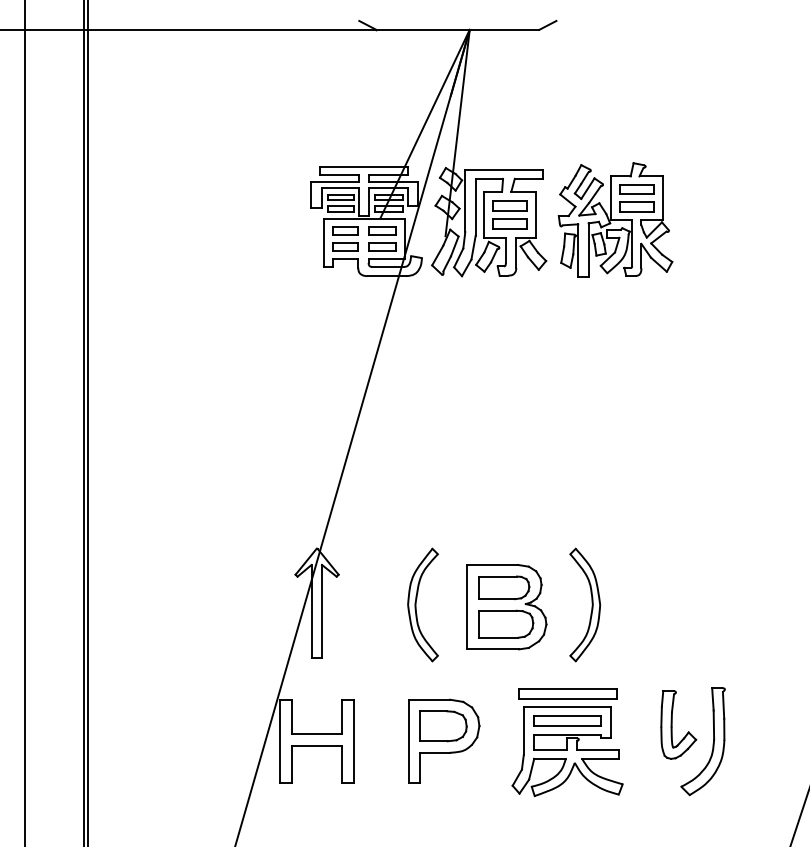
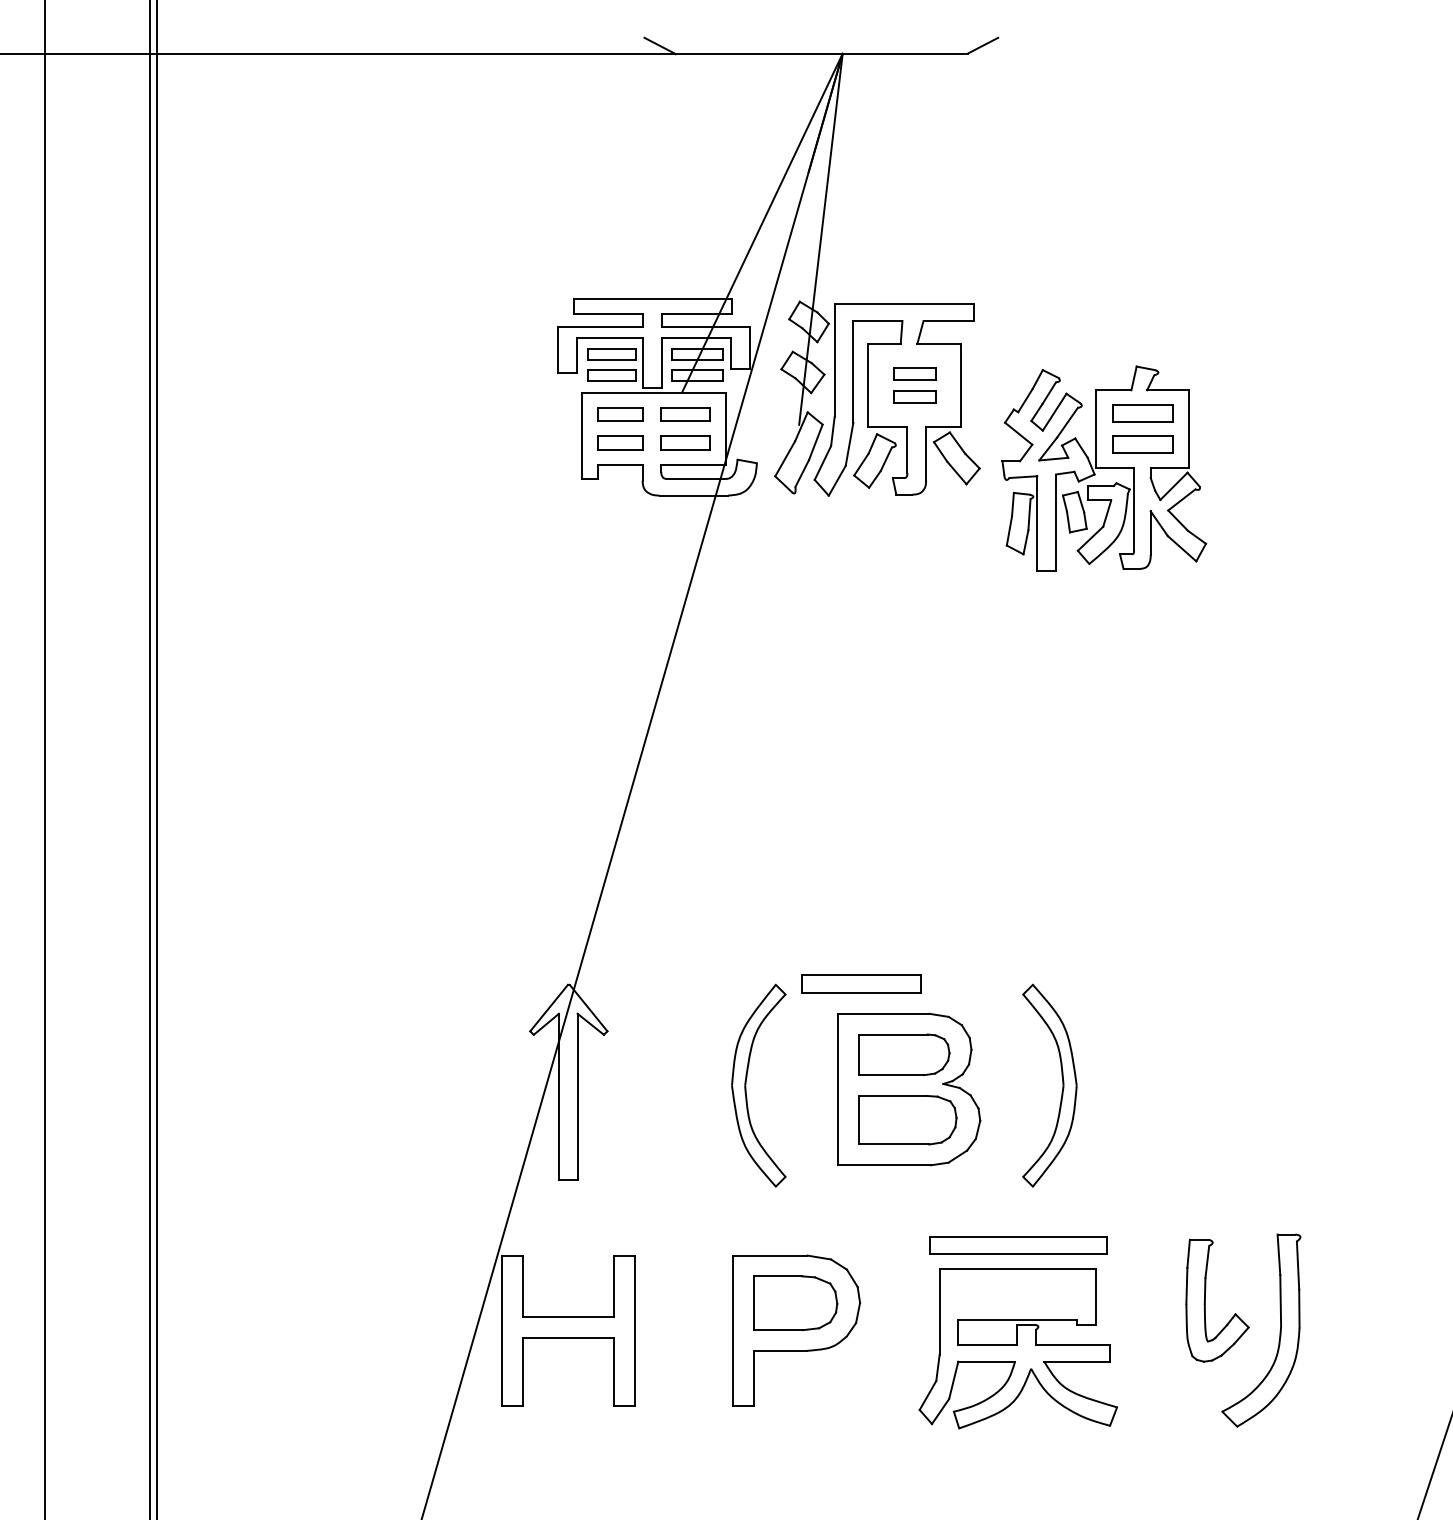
part: (509, 214) -> (913, 385), size x0.7
part: (615, 219) -> (1104, 467), moved
part: (567, 720) -> (861, 982), moved

